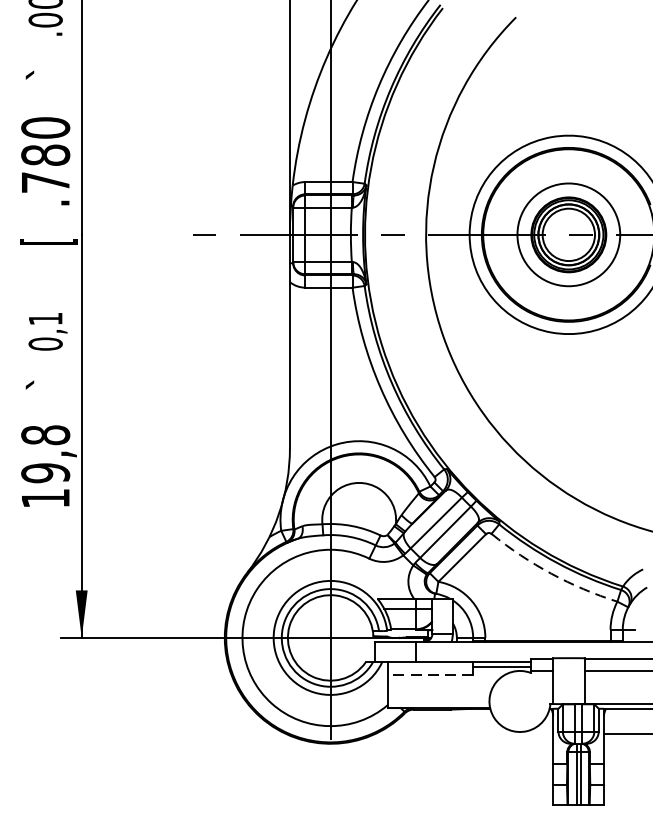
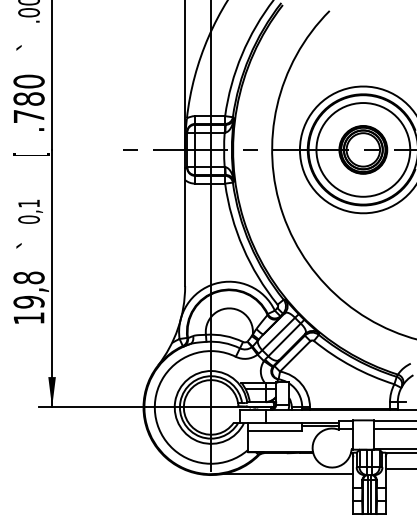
circle: (569, 234) -> (363, 149), size x1.43
arc: (551, 573) -> (352, 366), dashed -> solid
line: (429, 674) -> (274, 430), dashed -> solid
line: (451, 741) -> (288, 473), added

